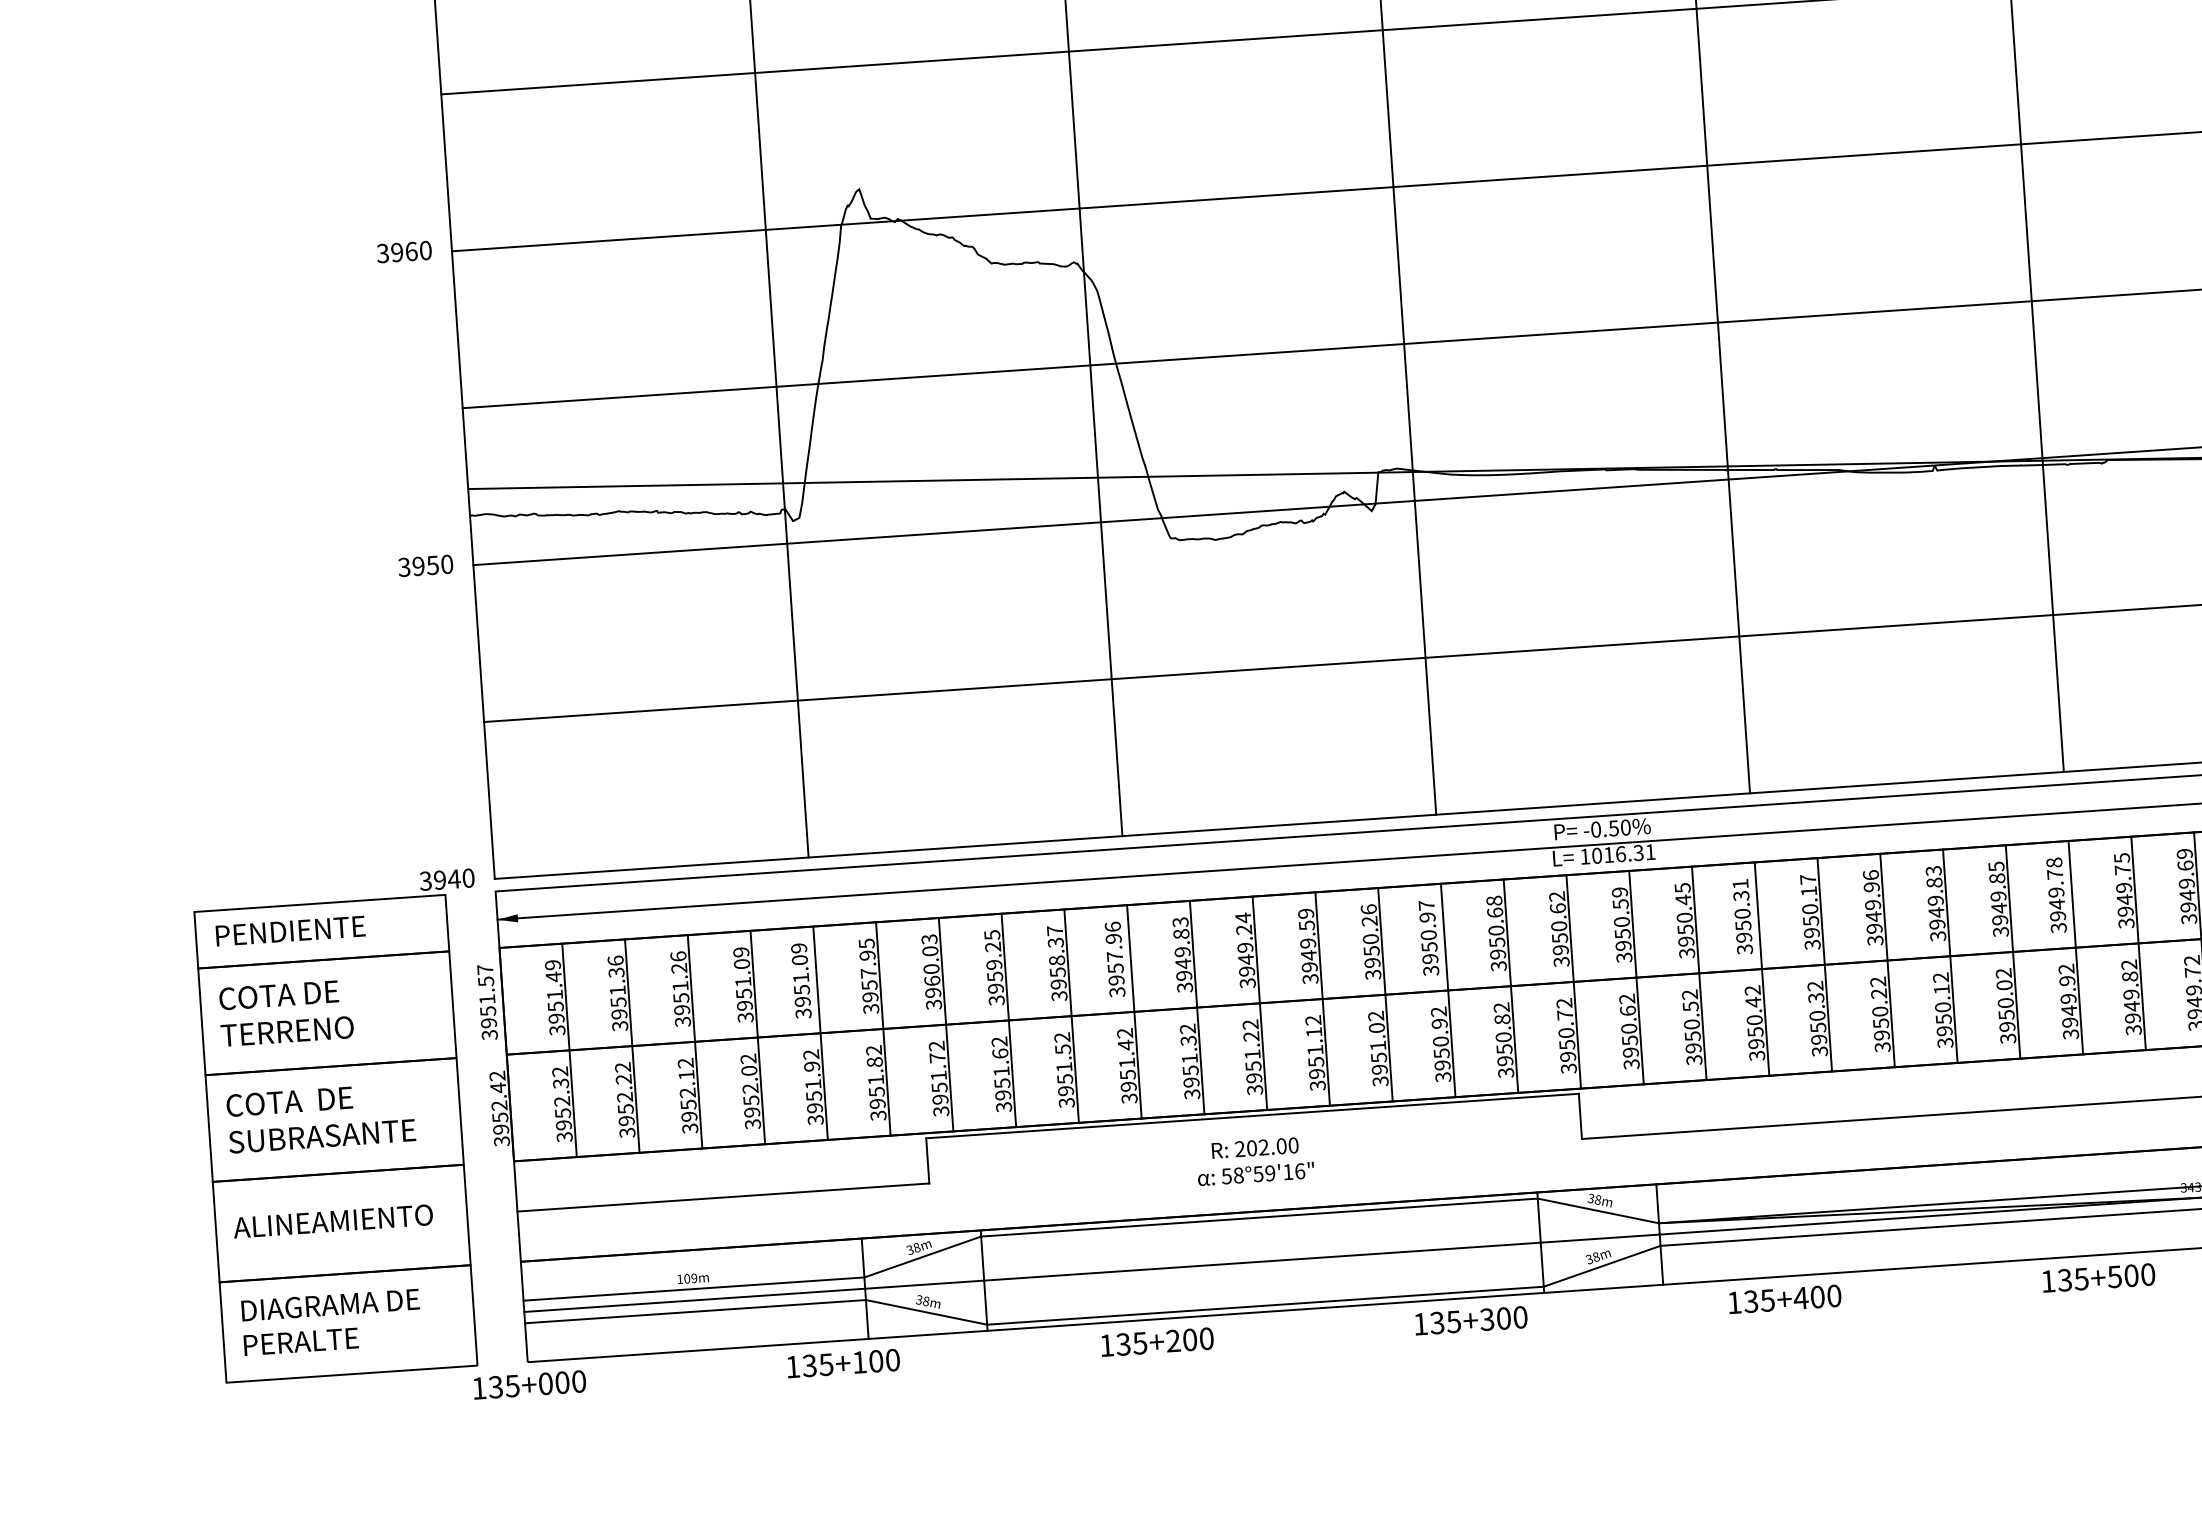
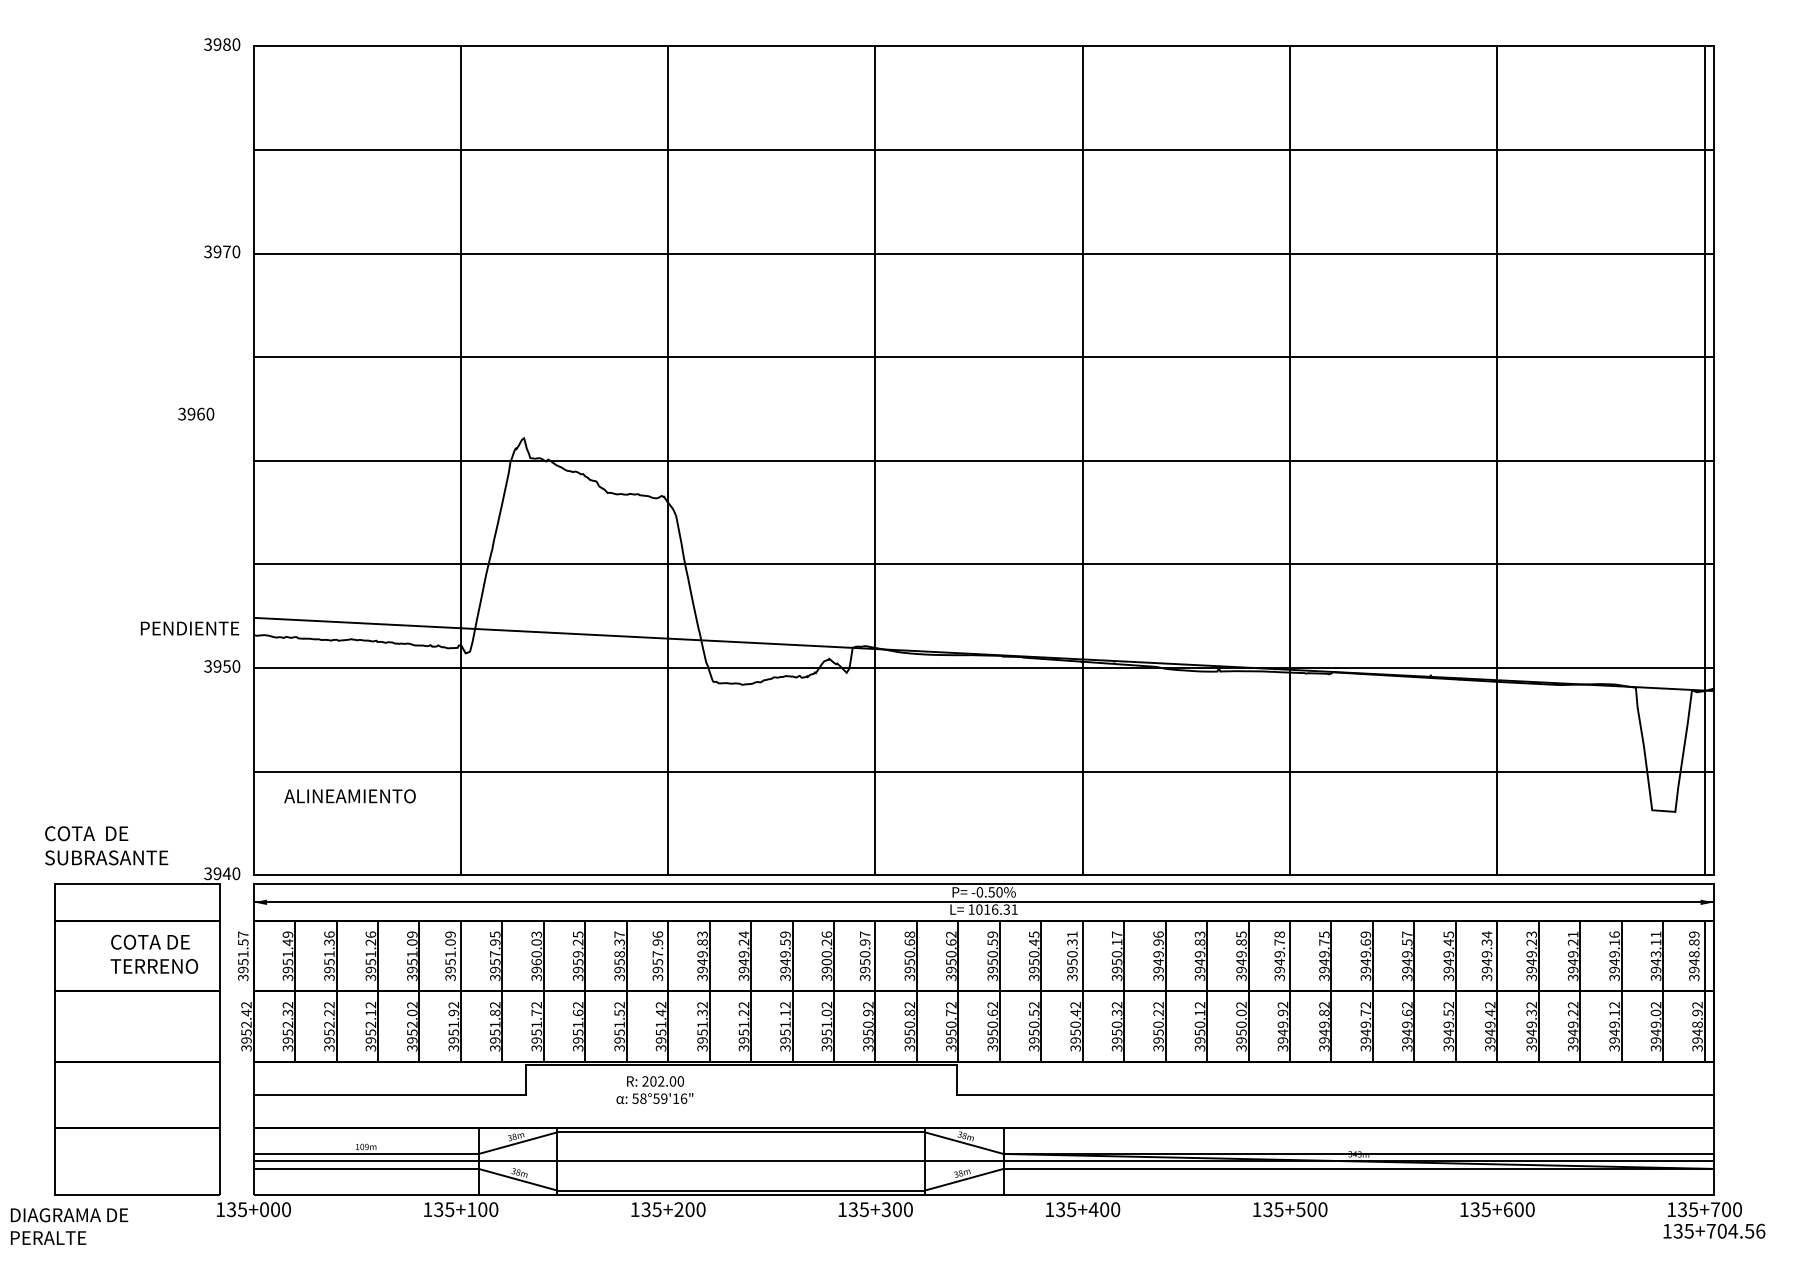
text: (404, 251) -> (196, 413), moved
text: (291, 930) -> (190, 628), moved
text: (1371, 951) -> (826, 962), 3950.26 -> 3900.26
text: (286, 1011) -> (154, 953), moved
text: (320, 1117) -> (106, 845), moved
text: (1254, 1160) -> (654, 1089), moved
text: (332, 1221) -> (349, 796), moved
text: (331, 1322) -> (69, 1226), moved

